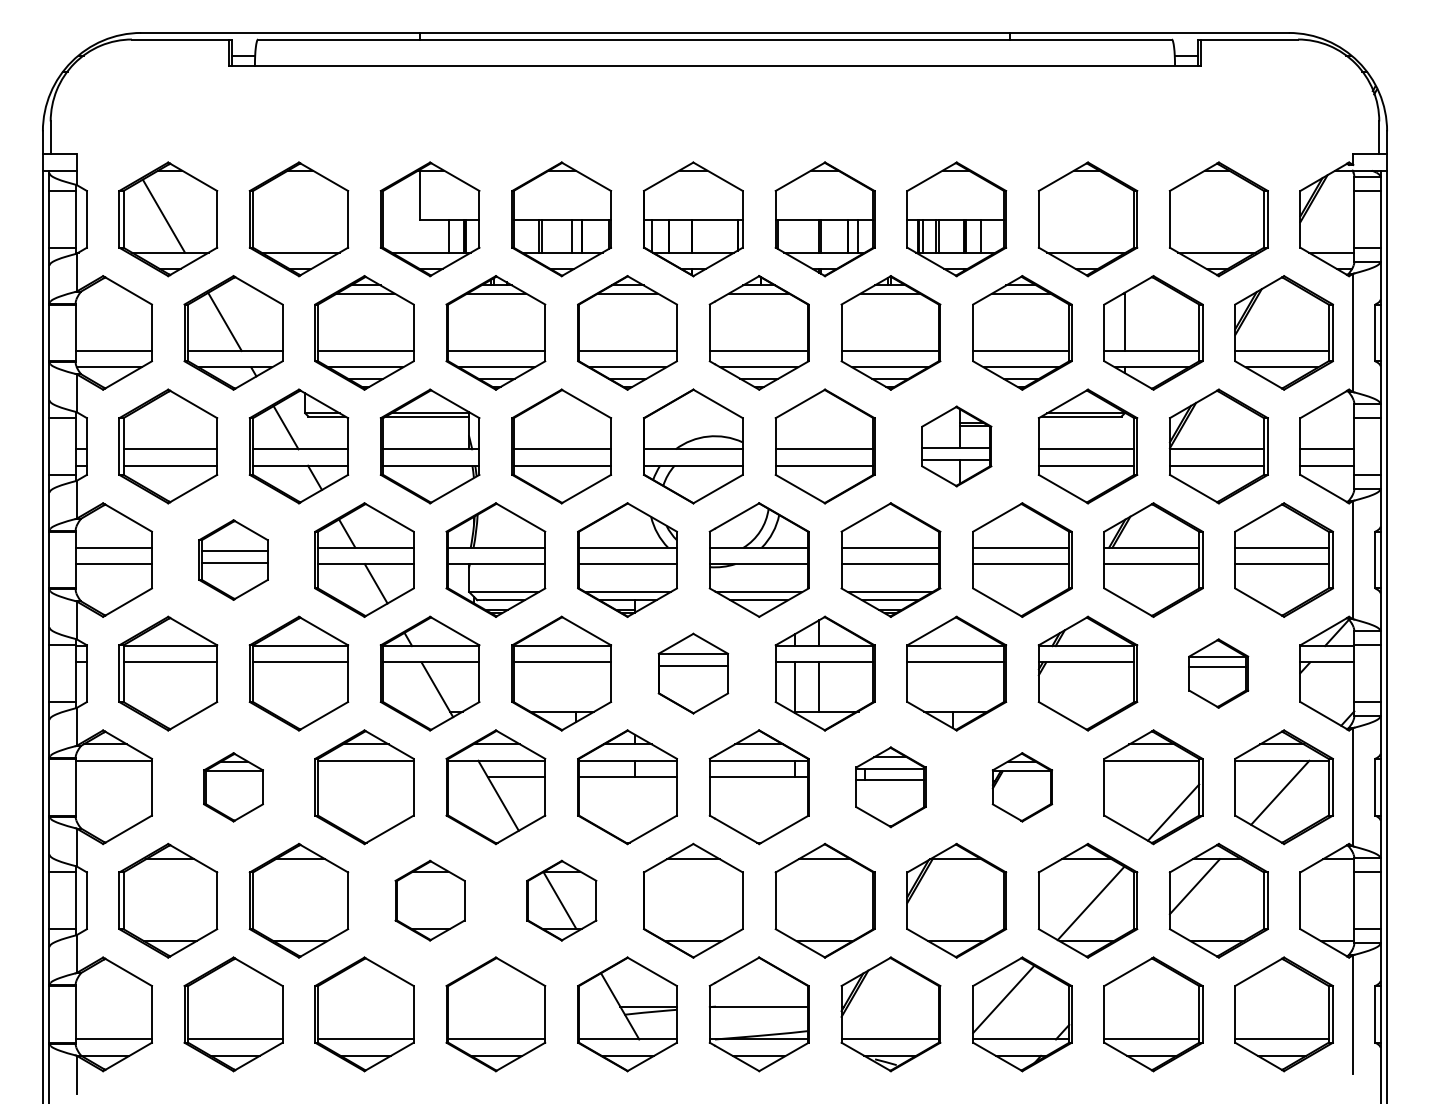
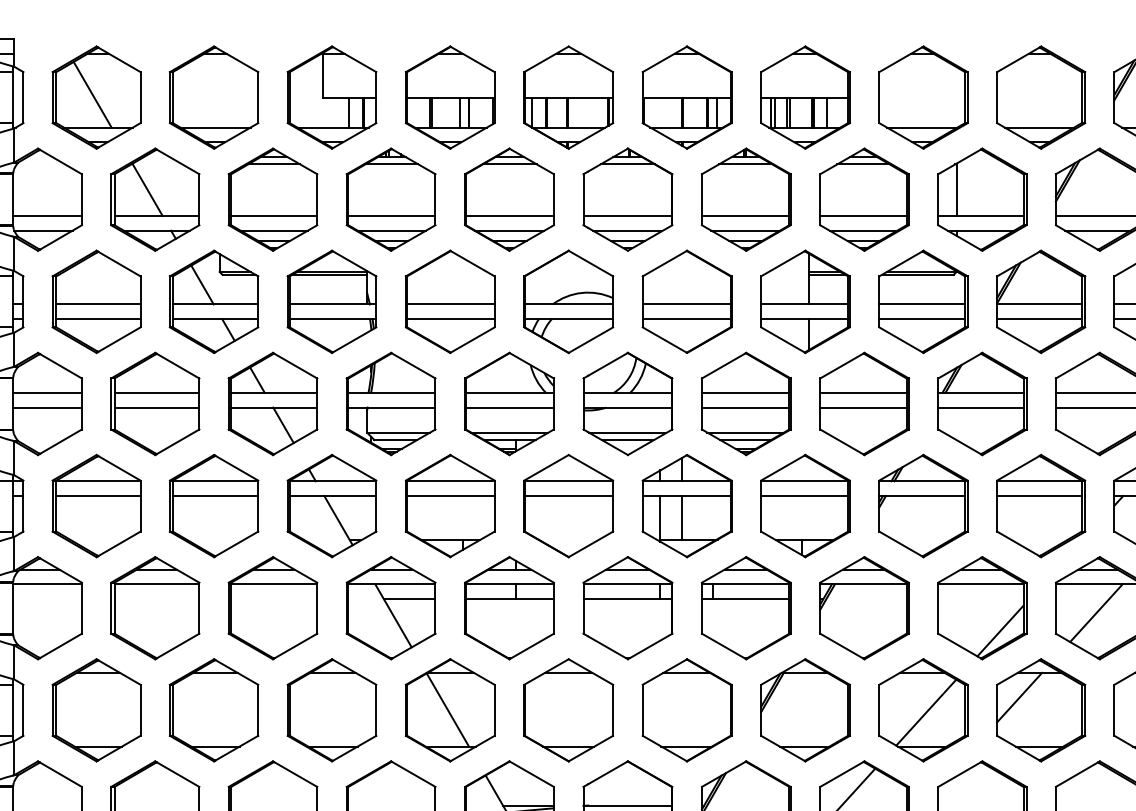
part: (956, 446) -> (805, 301), size x1.43
part: (233, 559) -> (155, 403), size x1.43
part: (693, 673) -> (568, 505), size x1.43
part: (1218, 673) -> (1040, 505), size x1.67
part: (233, 787) -> (155, 608), size x1.67
part: (890, 787) -> (745, 608), size x1.43
part: (1022, 787) -> (864, 608), size x1.67
part: (429, 900) -> (331, 710), size x1.43
part: (561, 900) -> (450, 710), size x1.43

